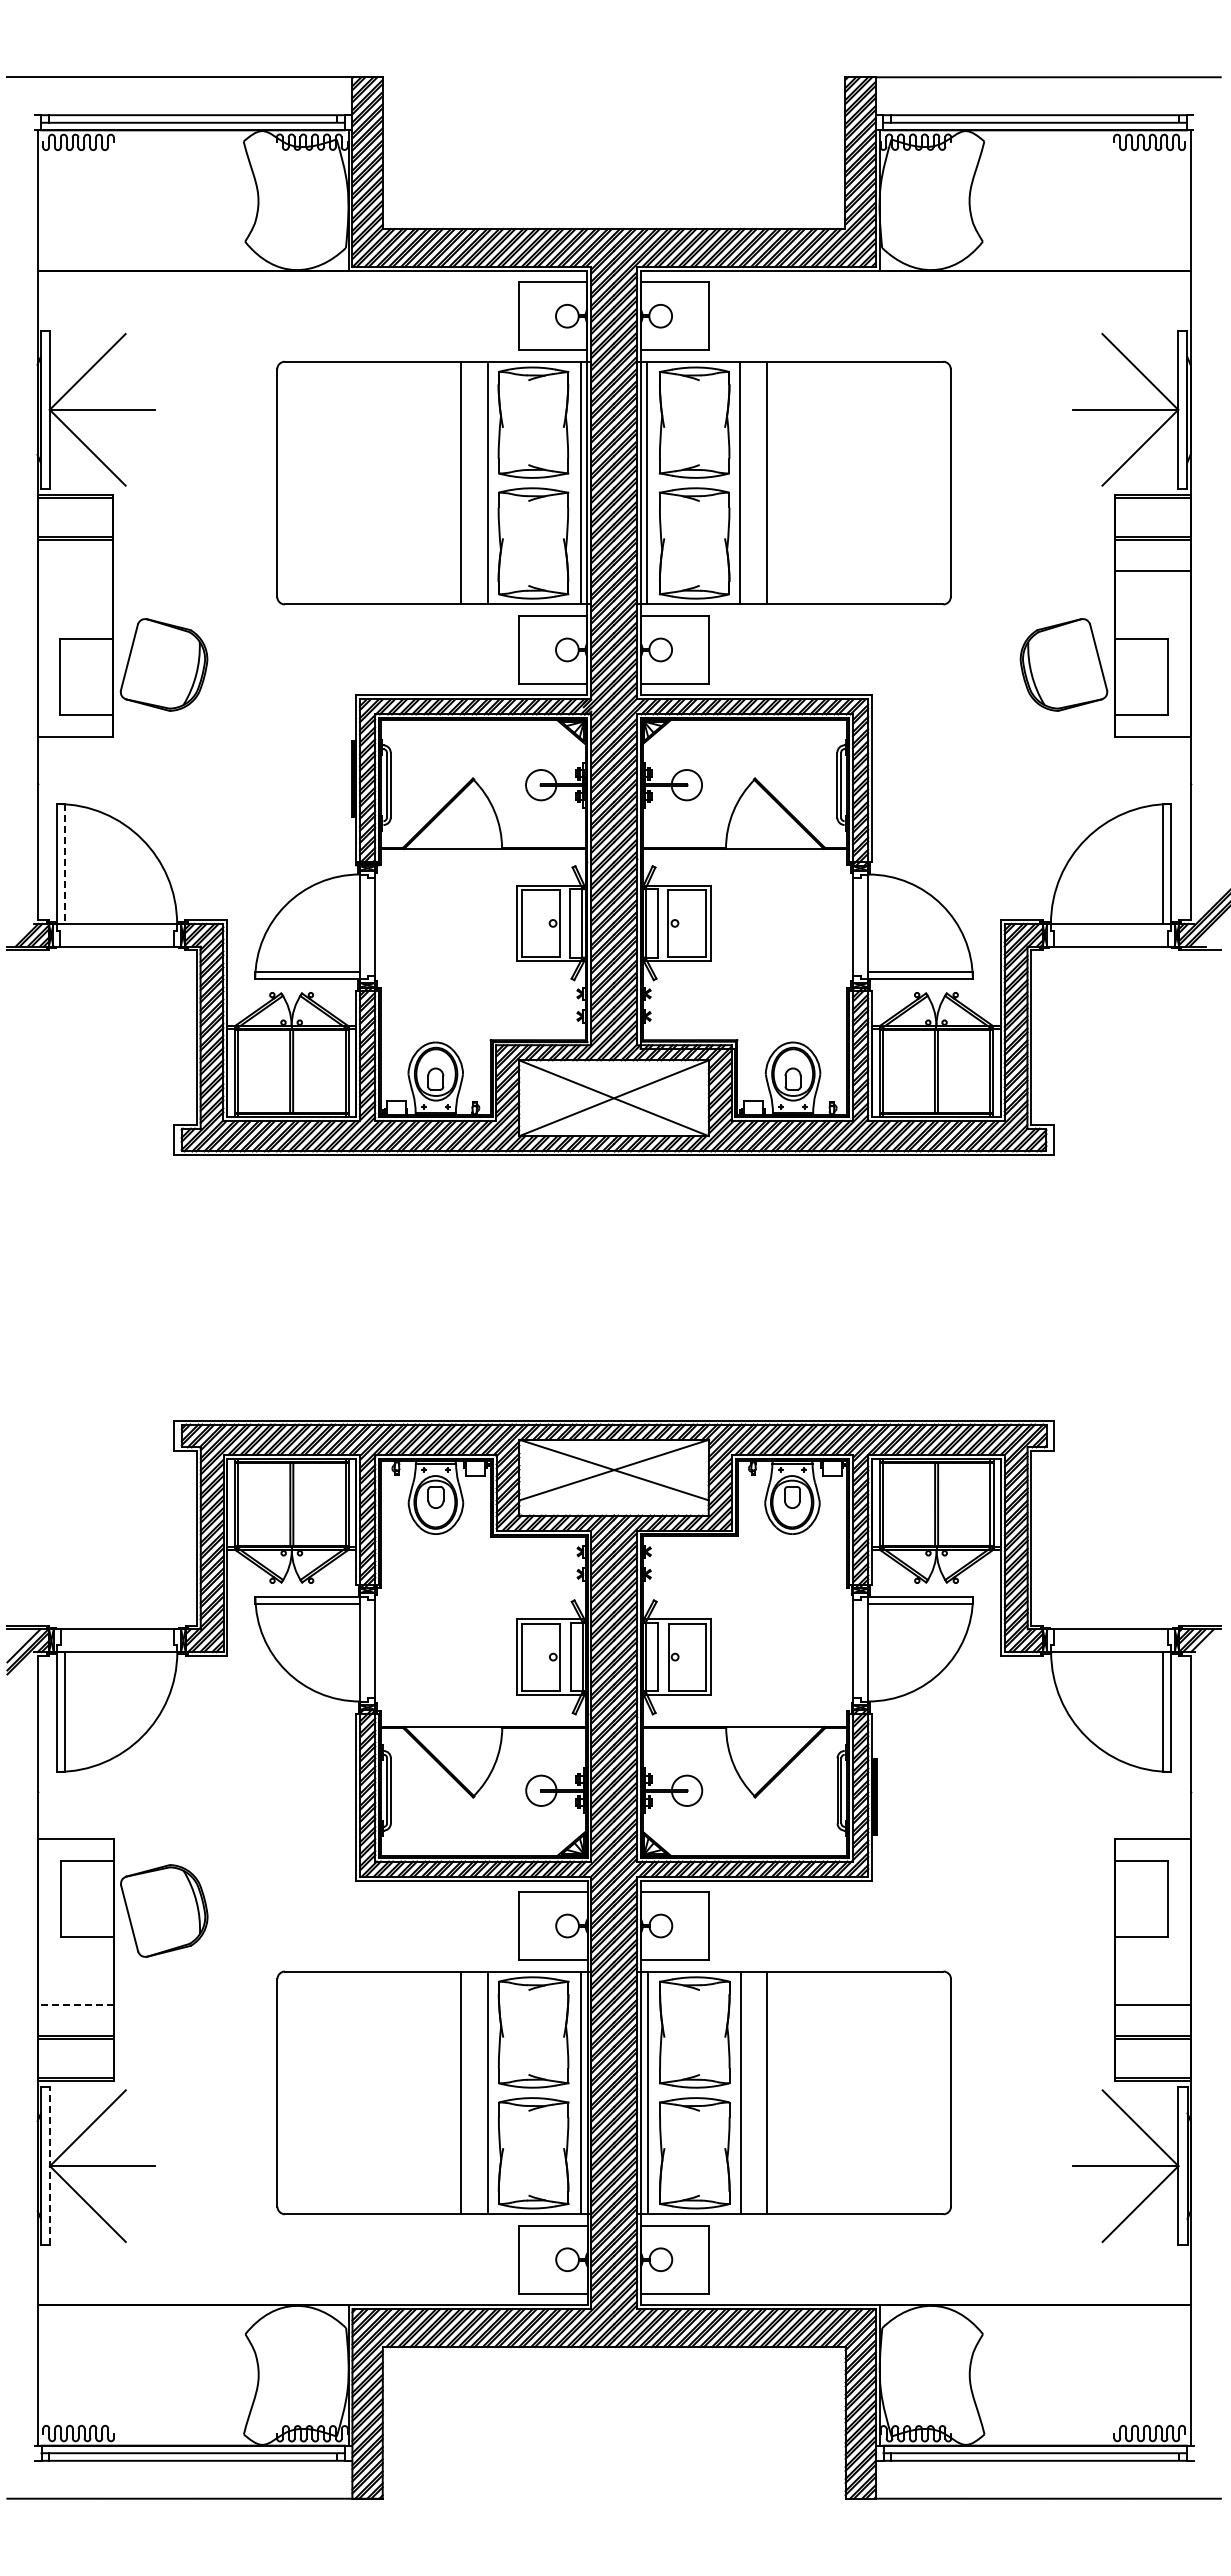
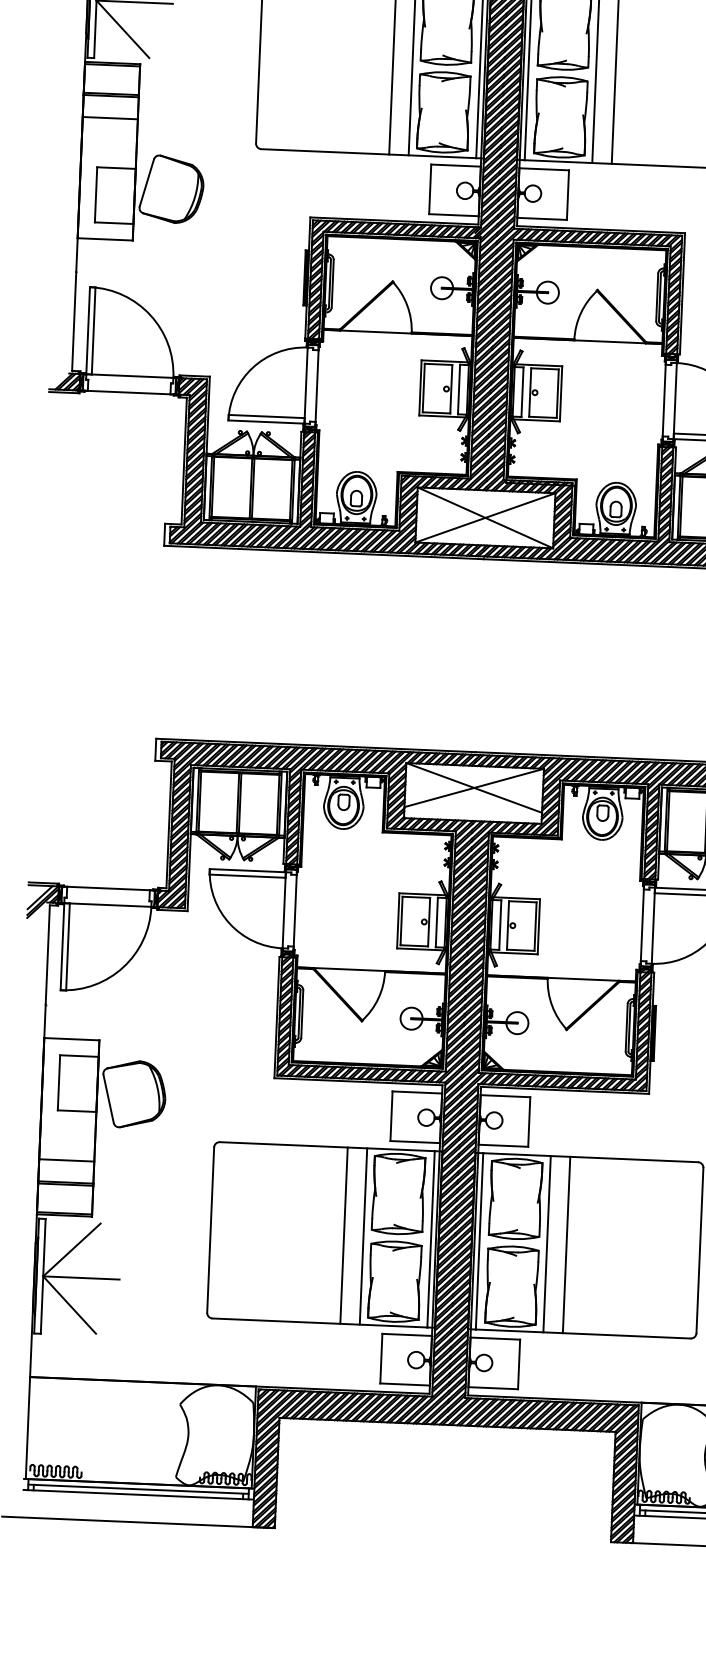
line: (75, 570) -> (110, 118), added
line: (64, 863) -> (93, 330), dashed -> solid
line: (75, 2005) -> (66, 1160), dashed -> solid
line: (50, 2165) -> (43, 1275), dashed -> solid

